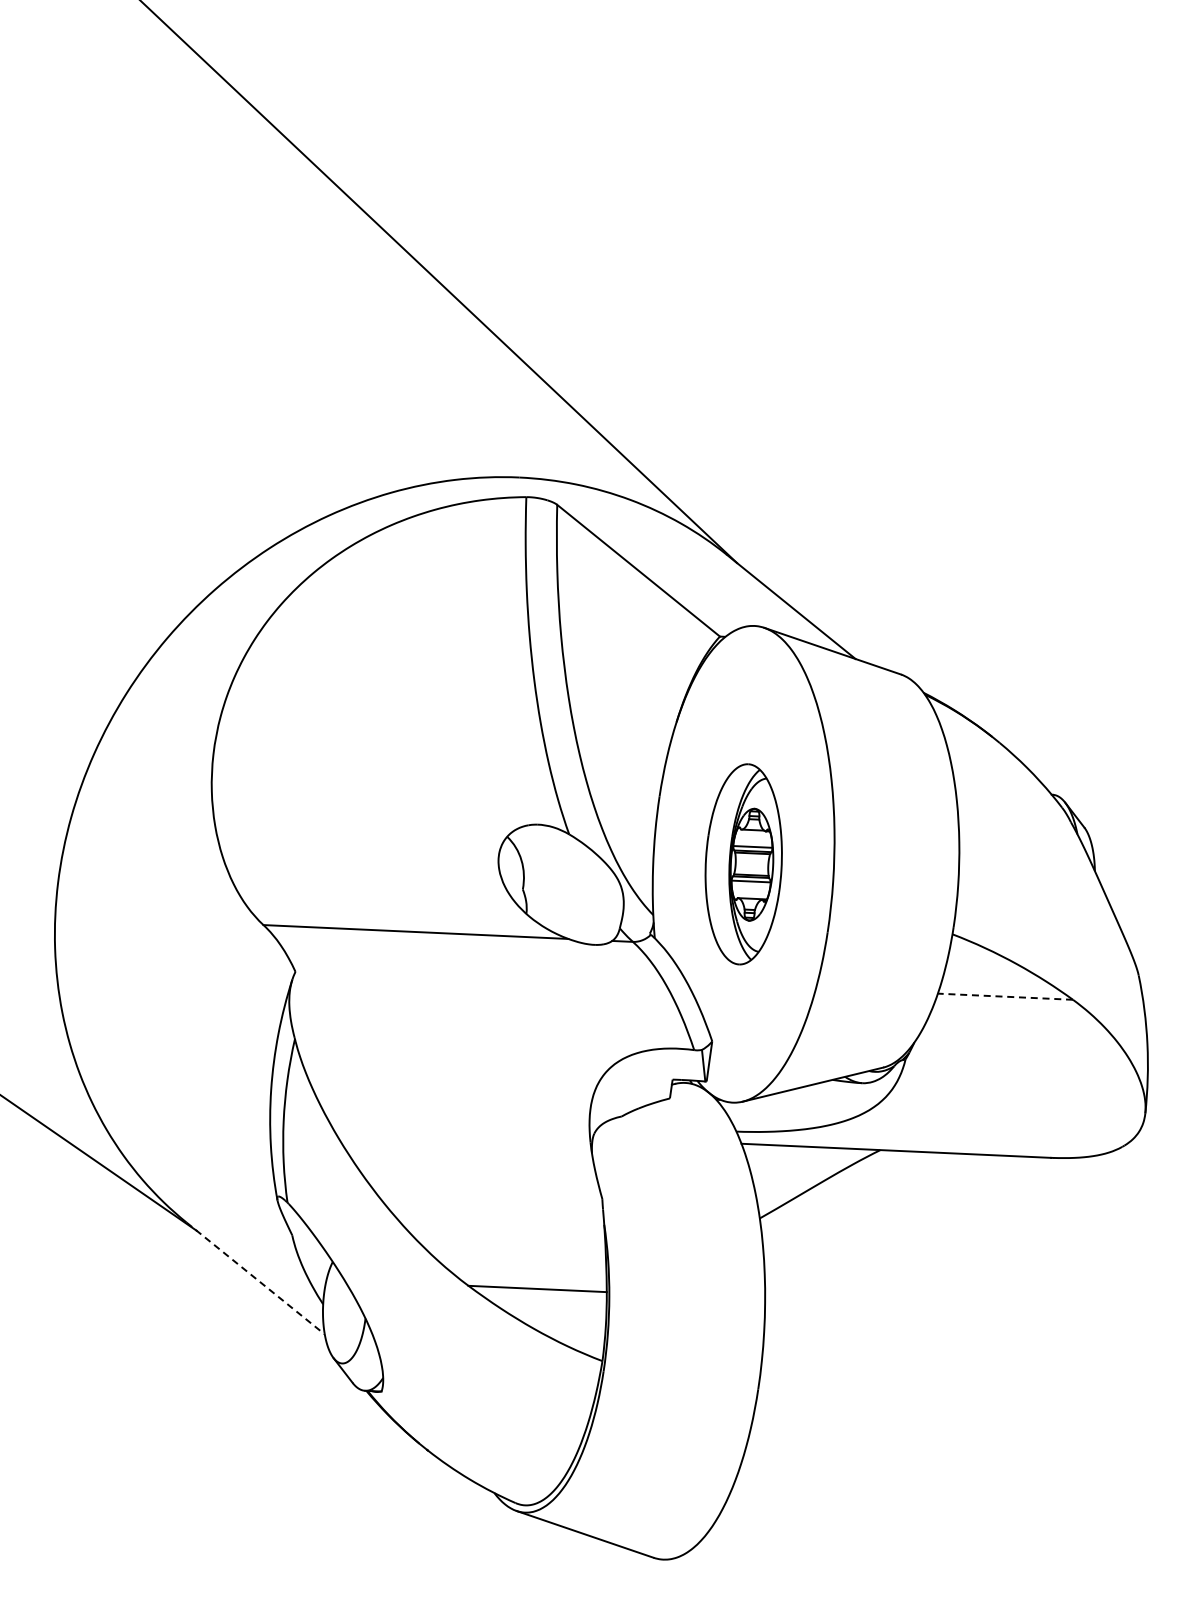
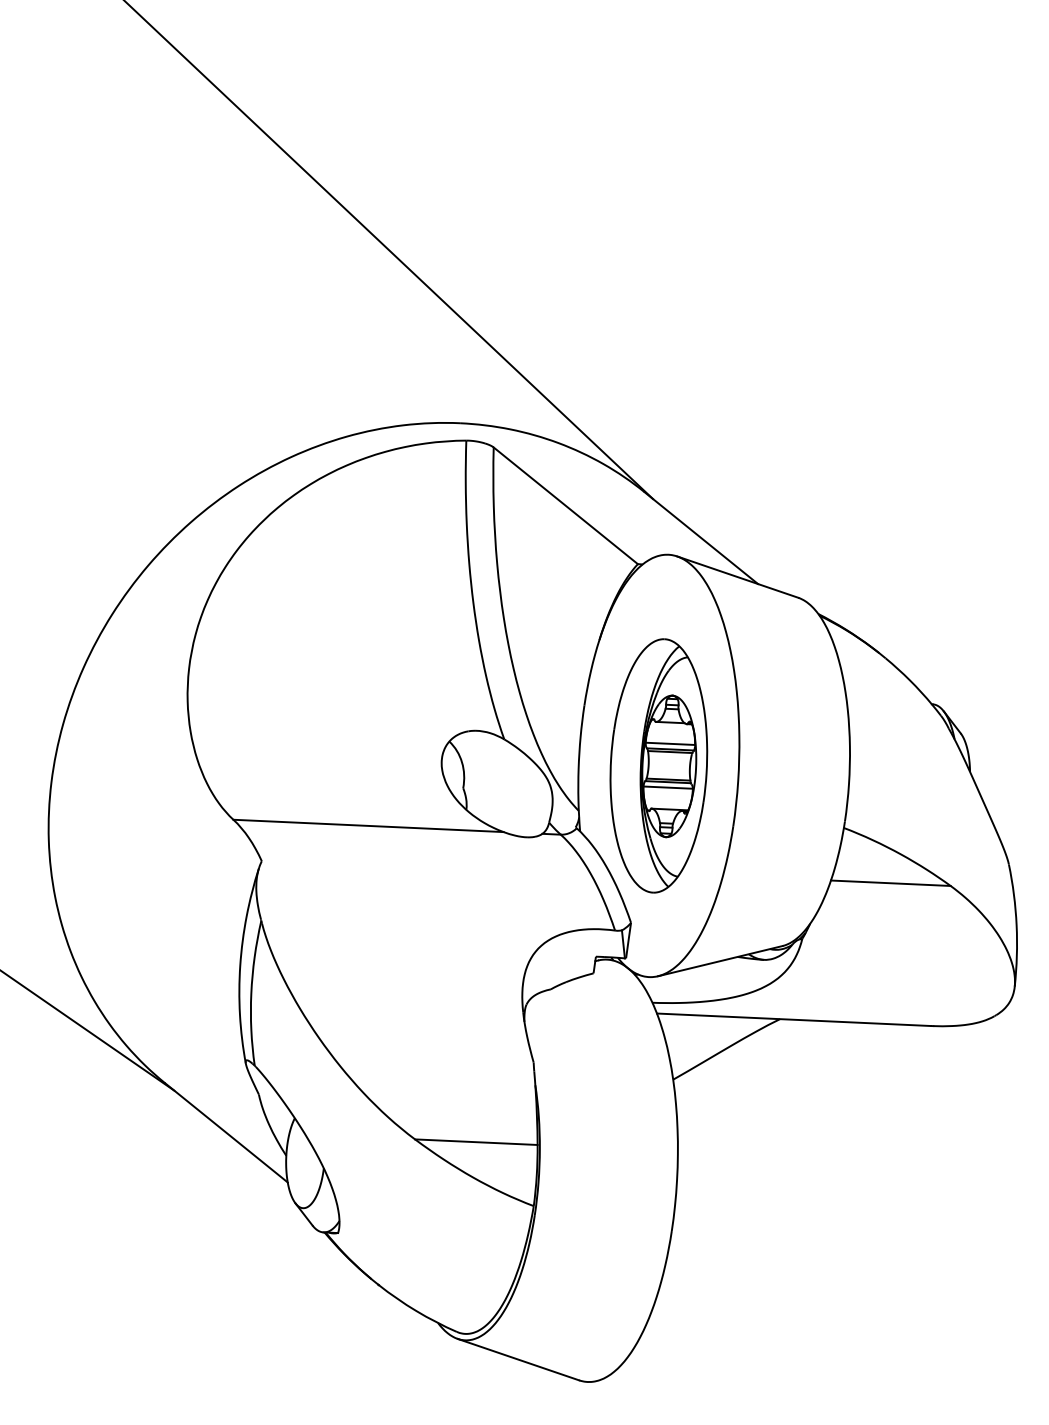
part: (743, 864) -> (658, 766), size x1.43
line: (1005, 996) -> (890, 883), dashed -> solid
line: (255, 1278) -> (226, 1132), dashed -> solid

